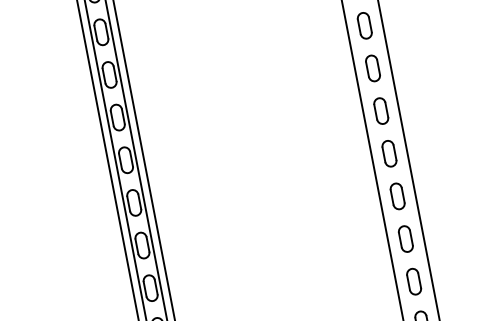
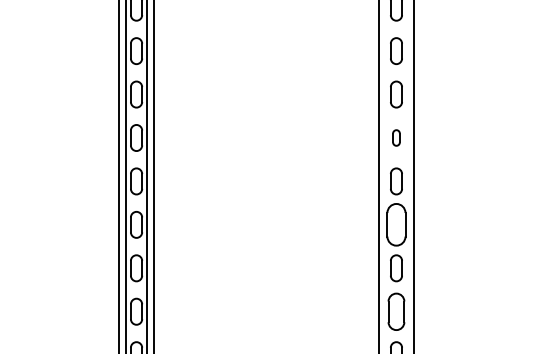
part: (381, 110) -> (396, 137), size x0.6
part: (397, 196) -> (396, 224), size x1.6
part: (414, 281) -> (396, 311), size x1.4

